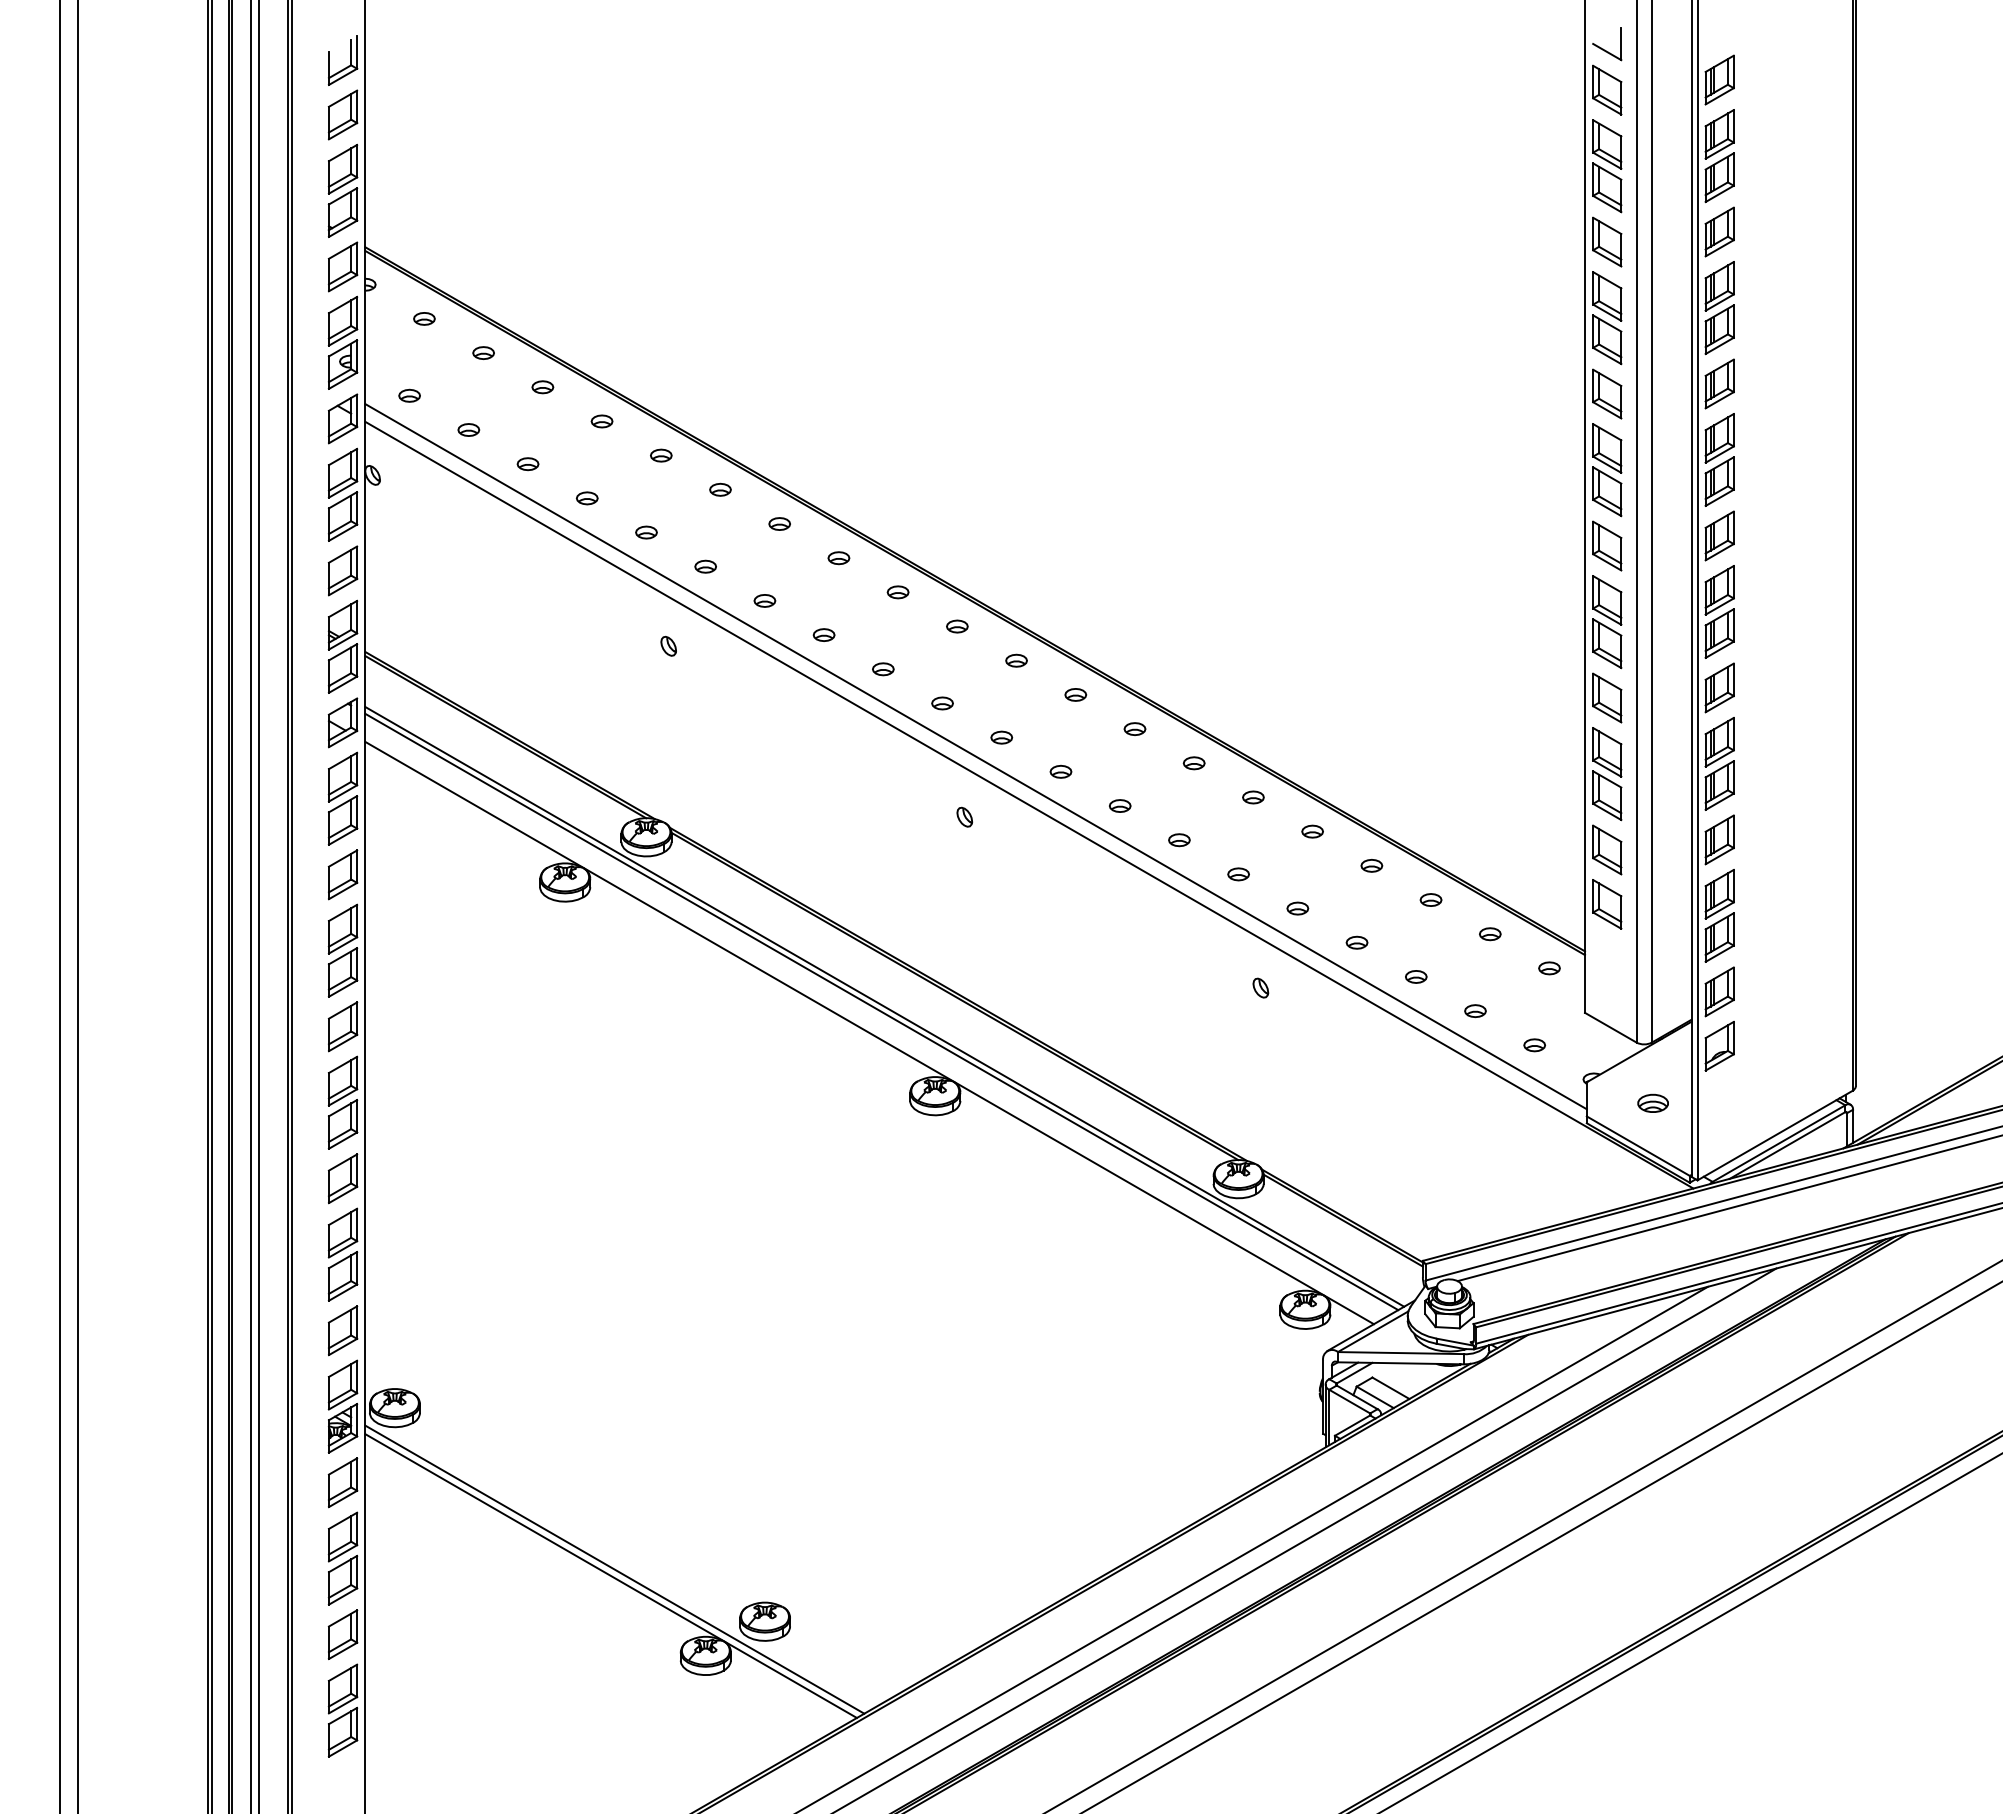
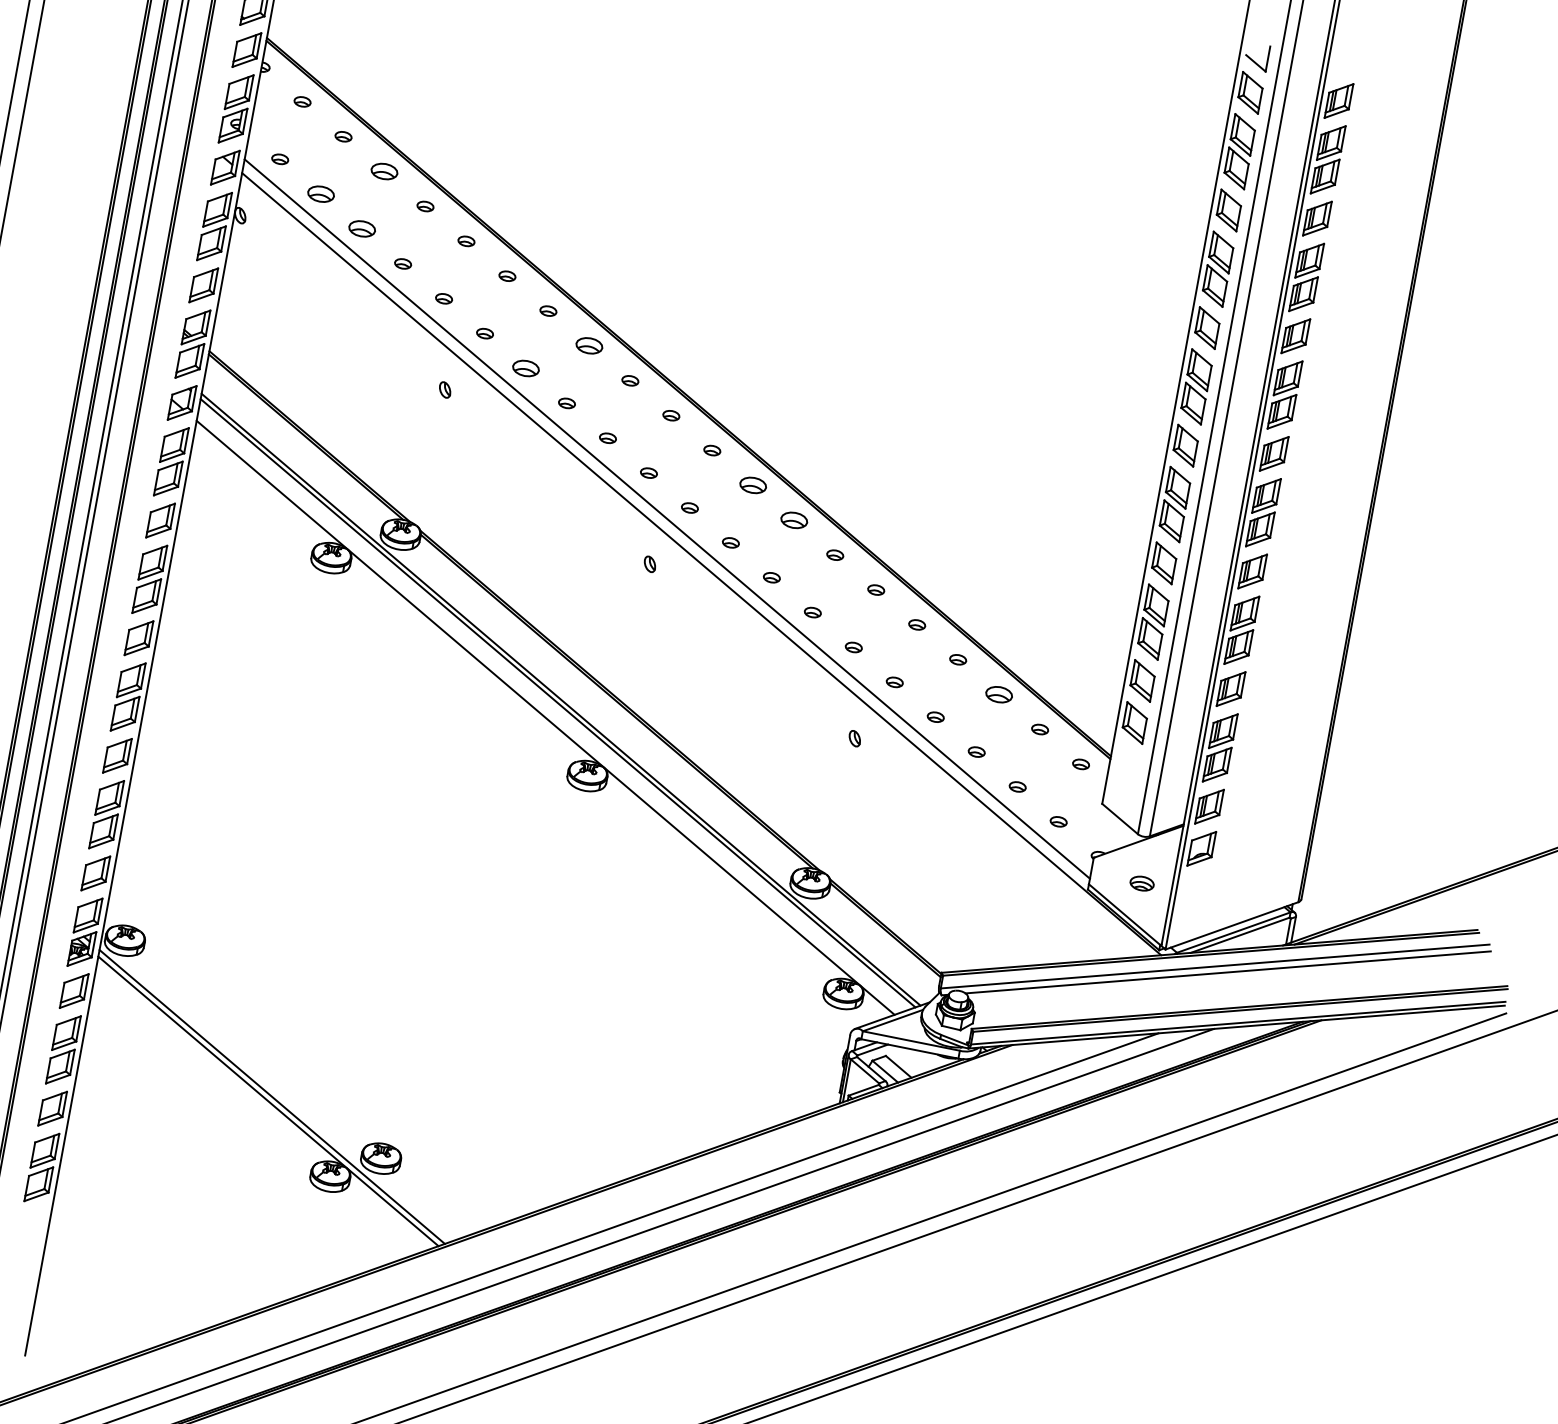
part: (542, 387) -> (384, 171), size x1.6
part: (468, 429) -> (320, 193), size x1.6
part: (527, 464) -> (361, 229), size x1.6
part: (838, 558) -> (589, 346), size x1.6
part: (764, 600) -> (525, 368), size x1.6
part: (1075, 694) -> (753, 485), size x1.6
part: (1134, 728) -> (793, 519), size x1.6
part: (1430, 899) -> (998, 694), size x1.6

